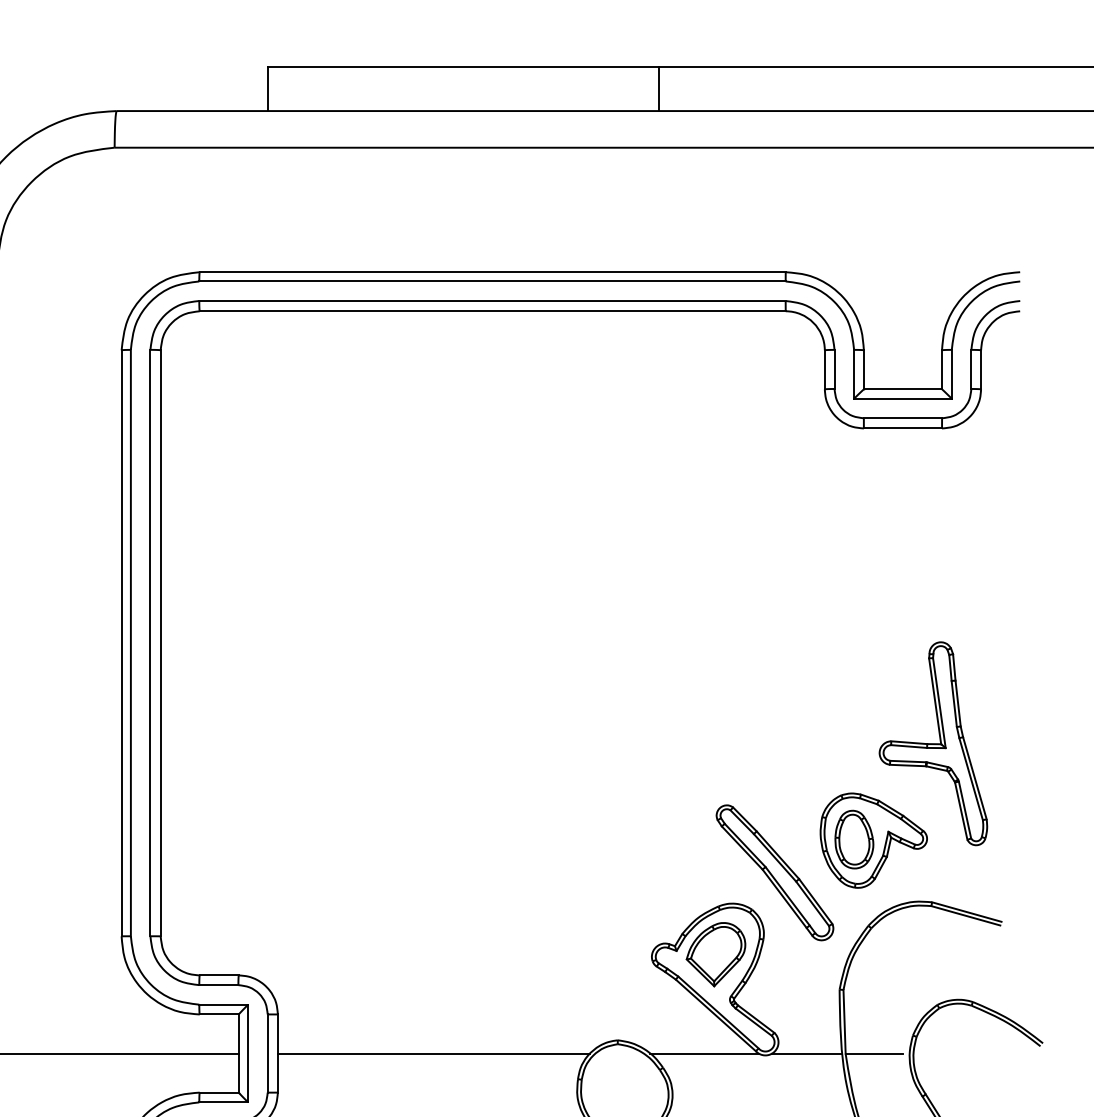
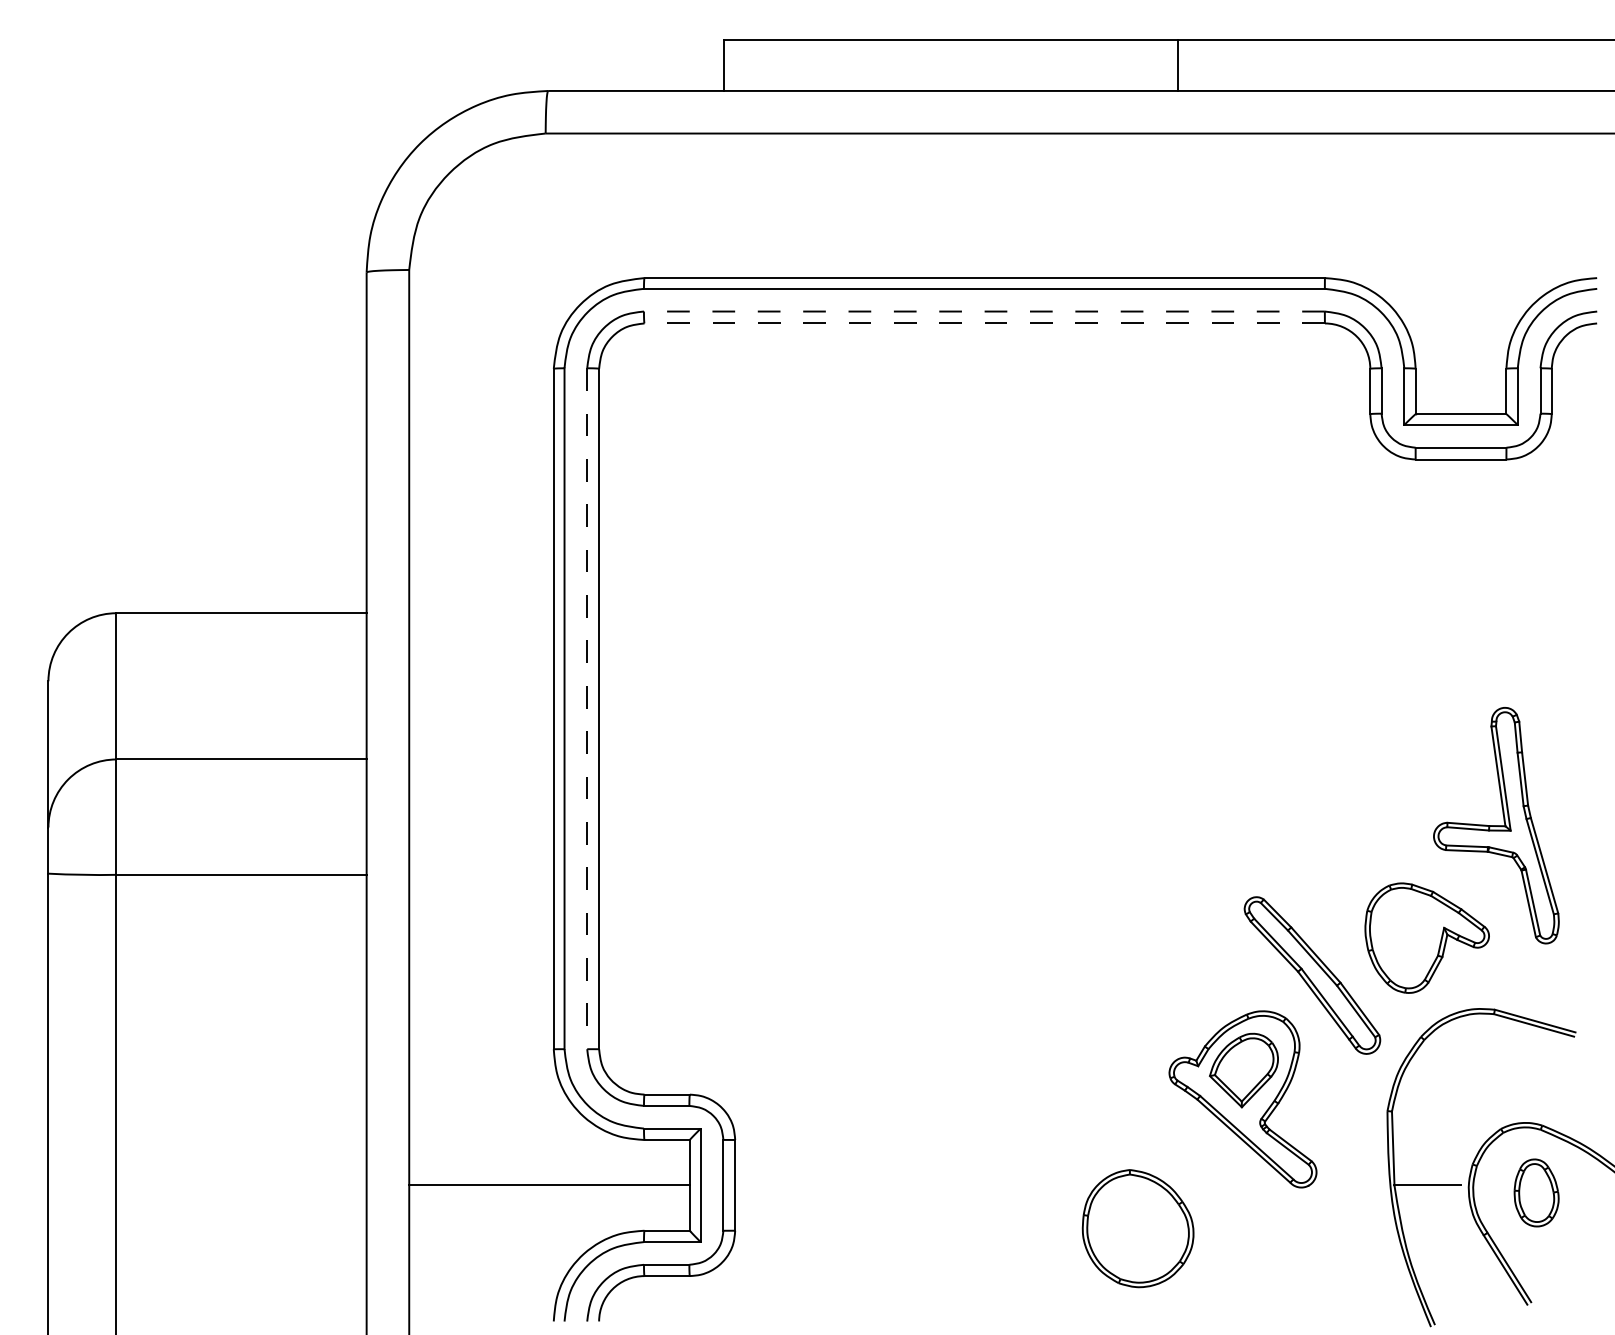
line: (491, 300) -> (983, 311), solid -> dashed
line: (492, 311) -> (984, 323), solid -> dashed
line: (150, 643) -> (587, 709), solid -> dashed
part: (854, 839) -> (1536, 1192), moved
line: (434, 1053) -> (916, 1185), removed
line: (704, 1053) -> (1230, 1185), removed
line: (806, 1053) -> (1349, 1185), removed

